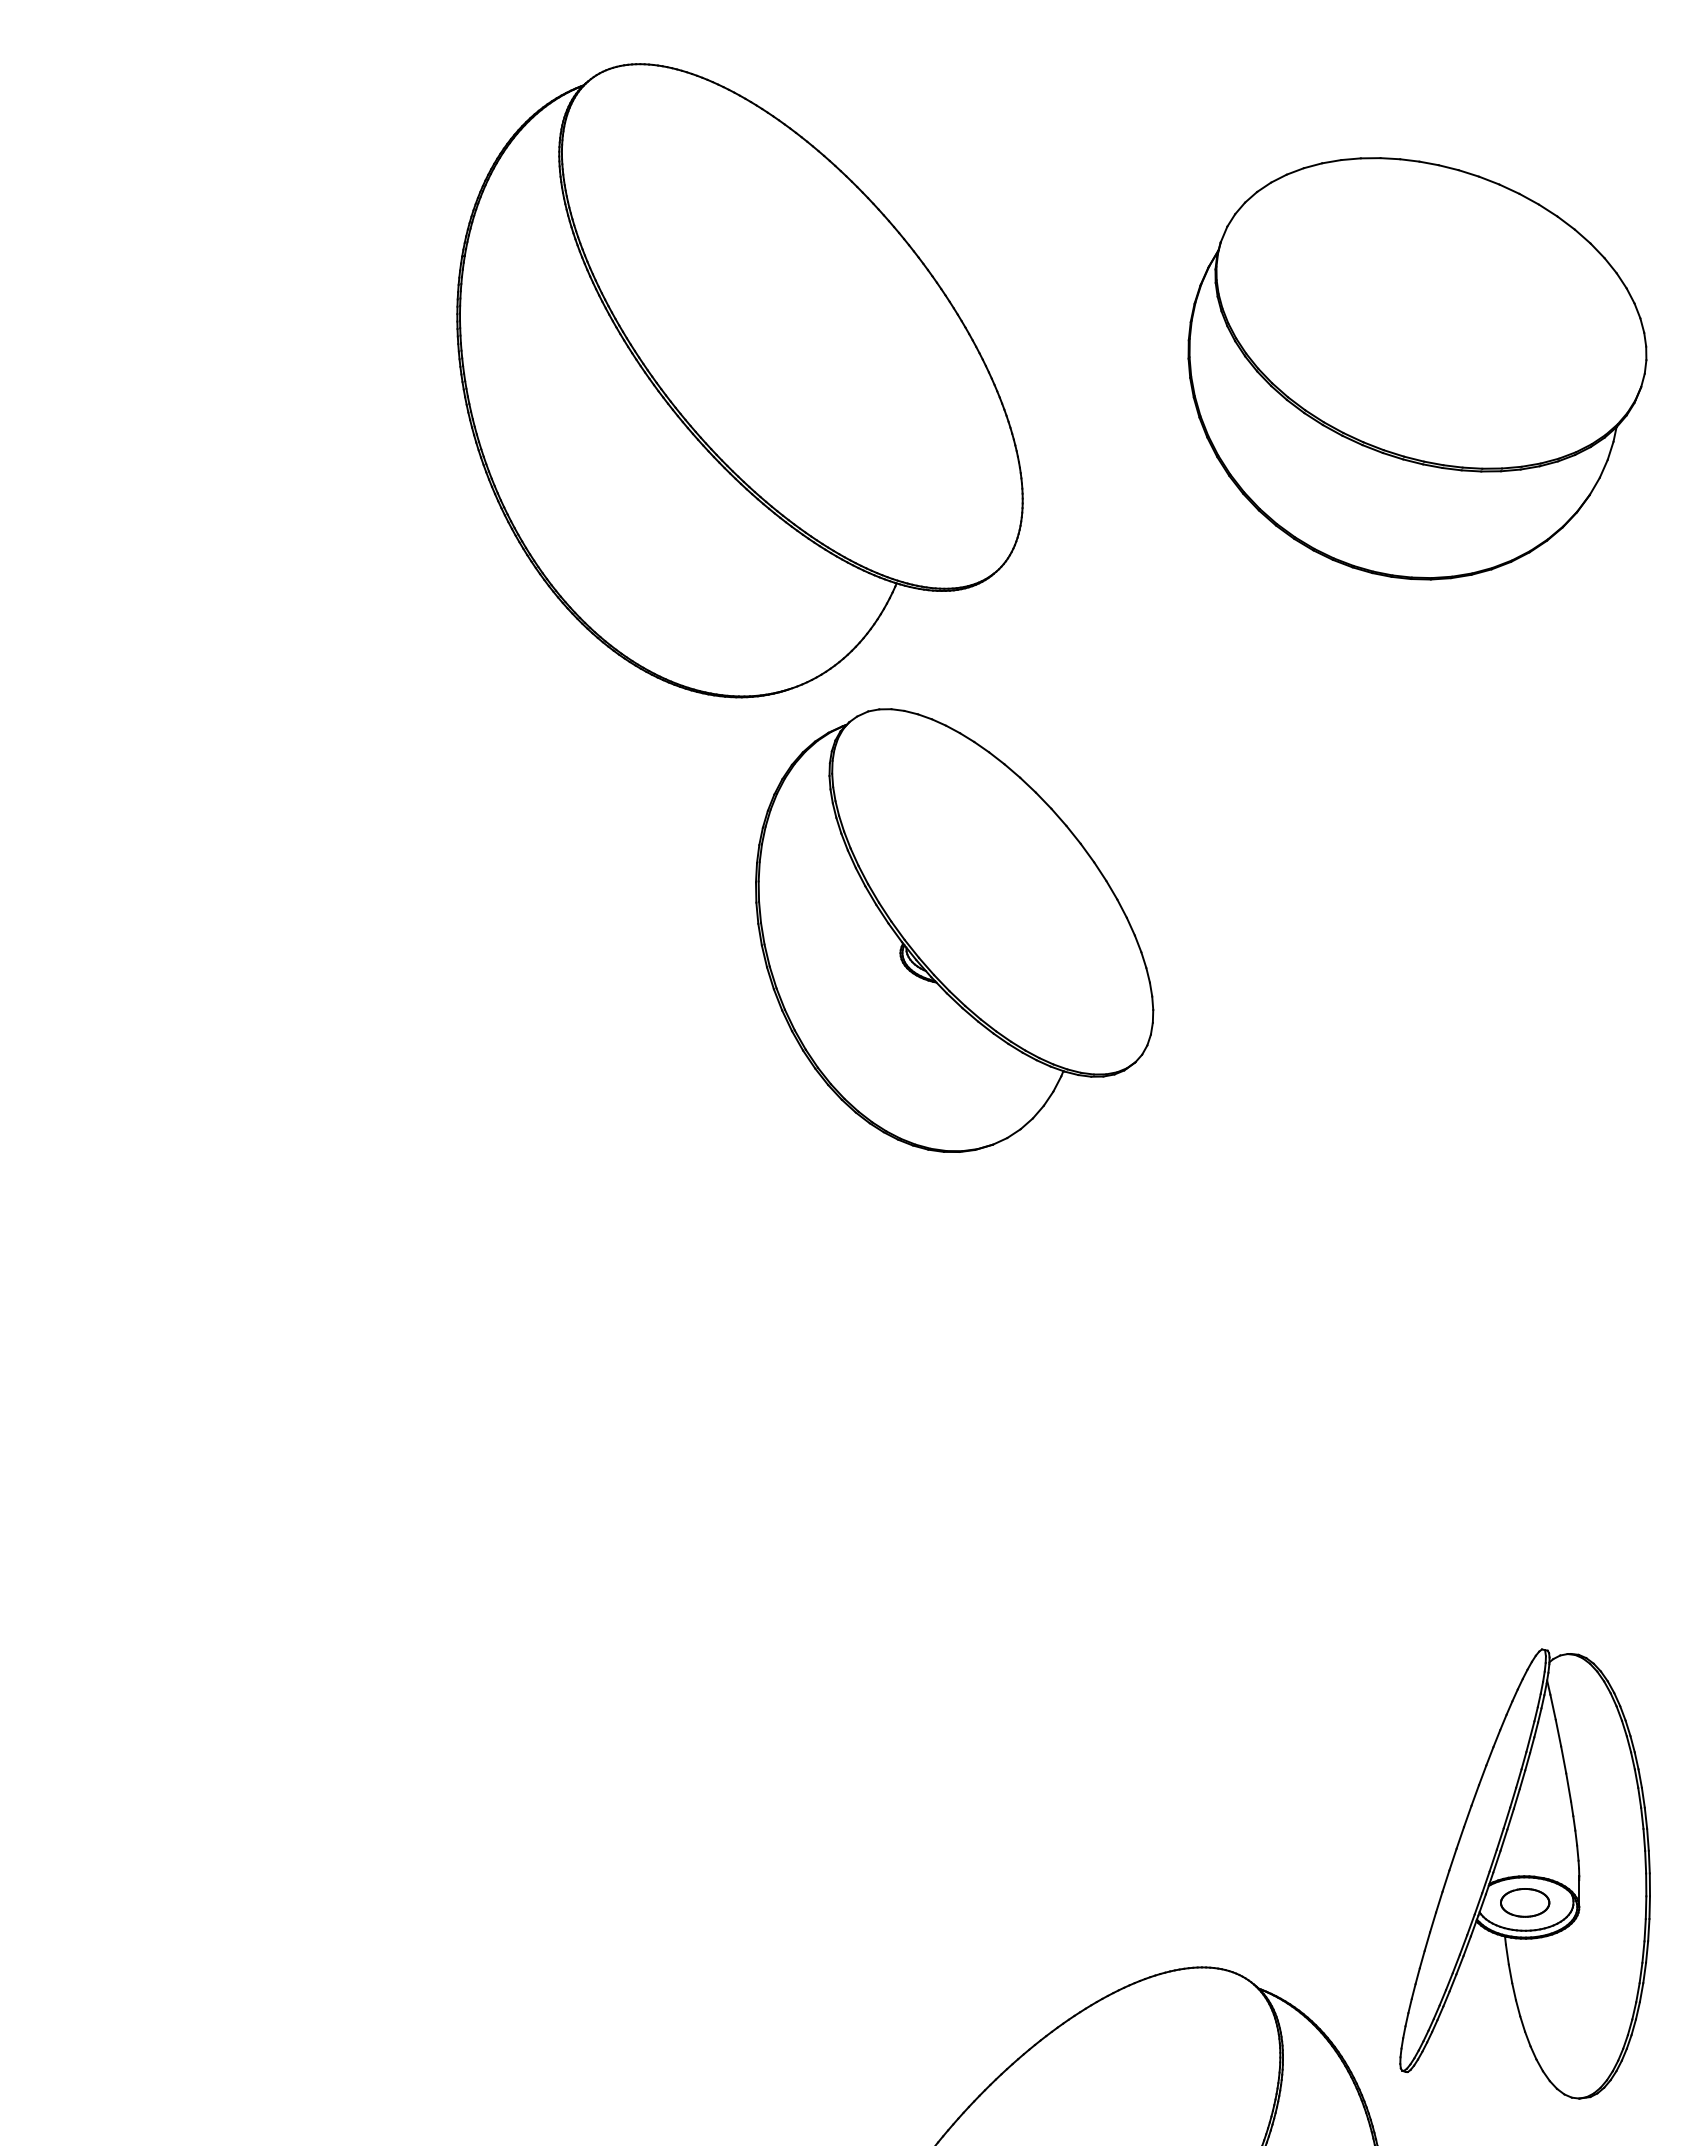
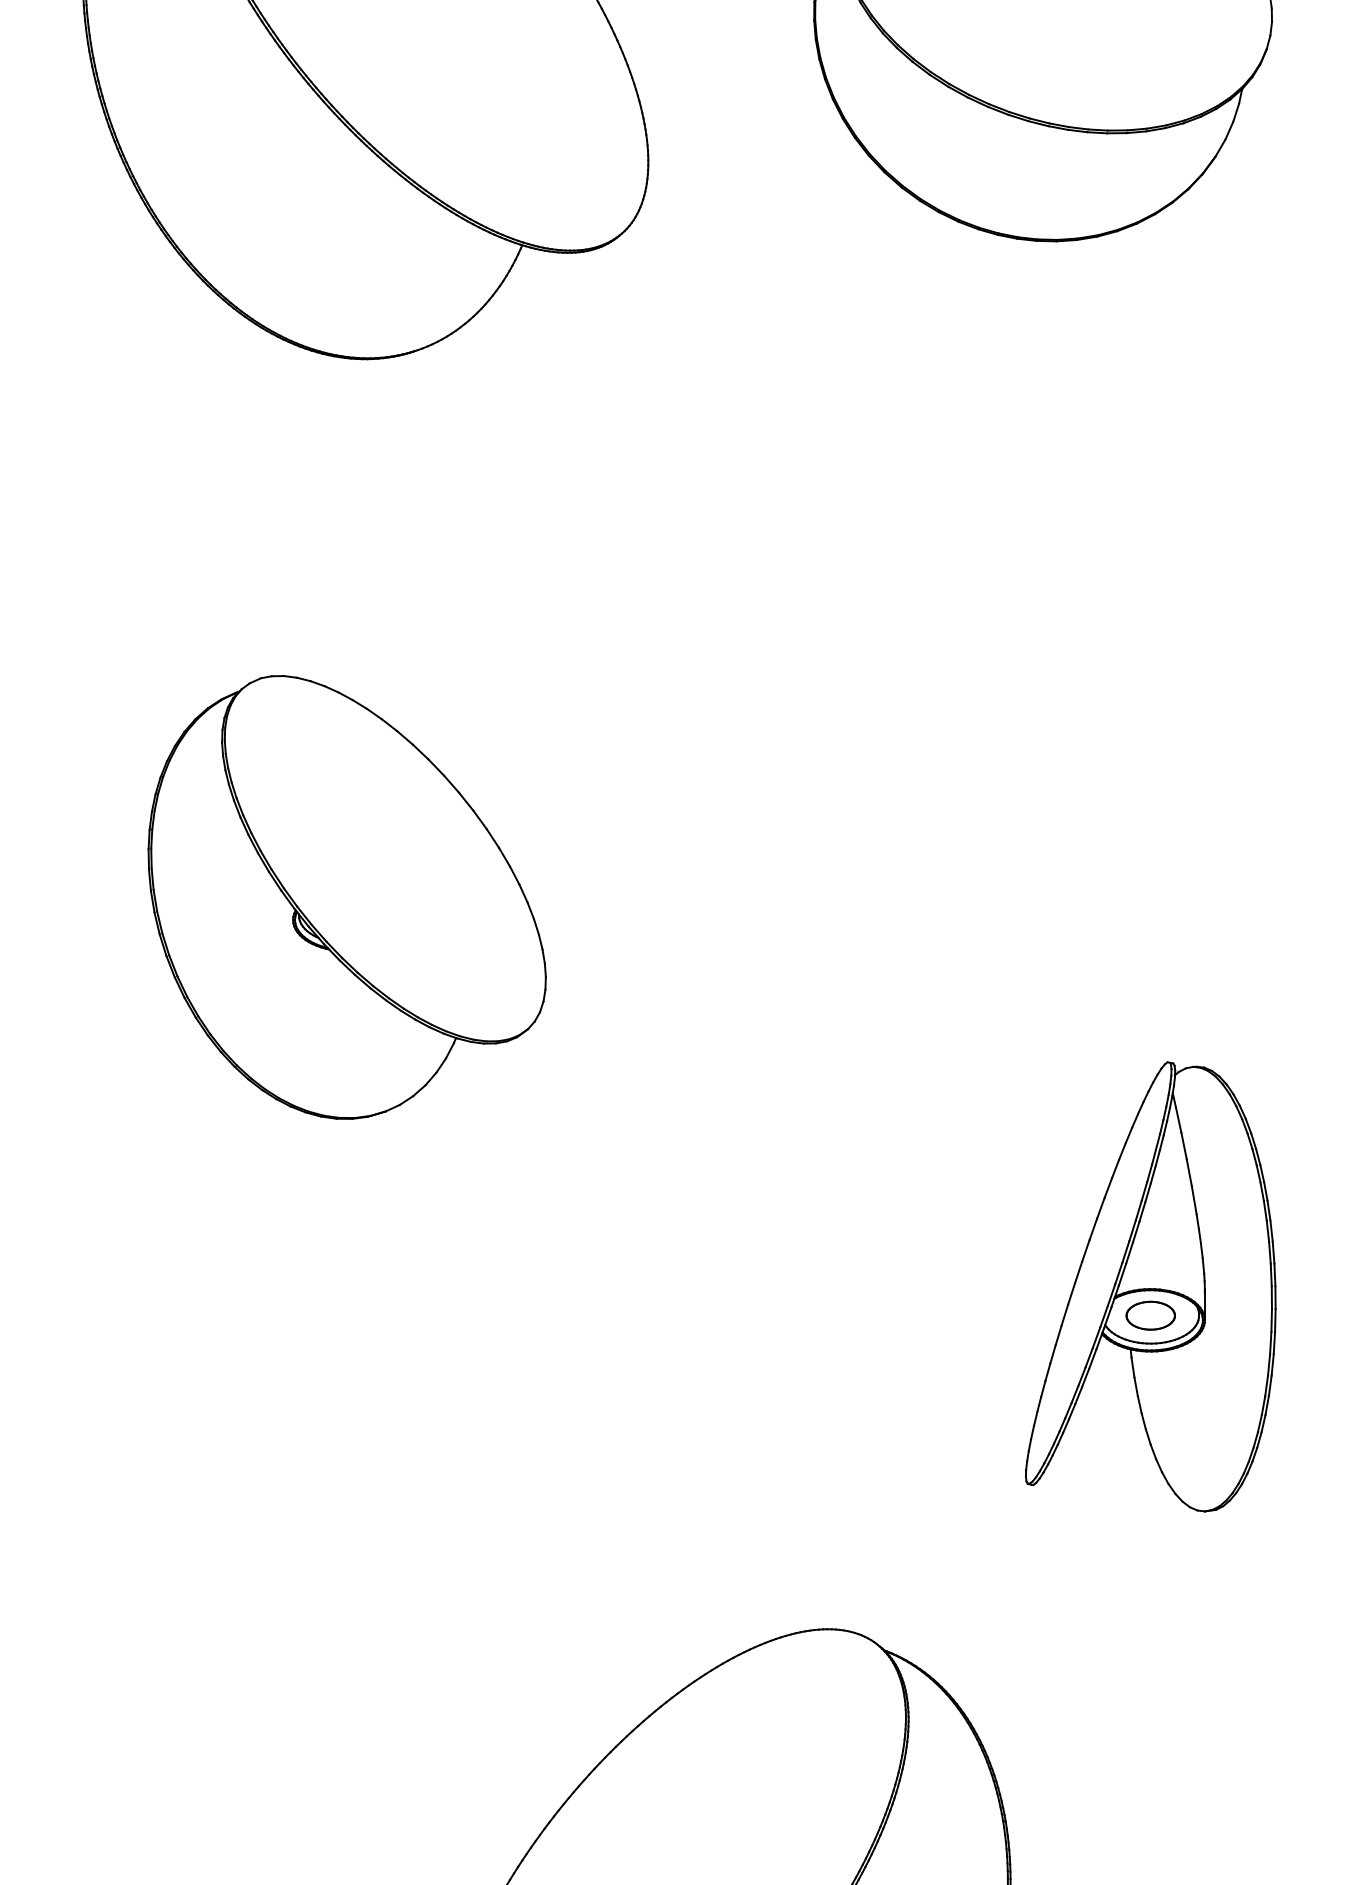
part: (954, 930) -> (347, 897), moved
part: (1524, 1873) -> (1150, 1286), moved

